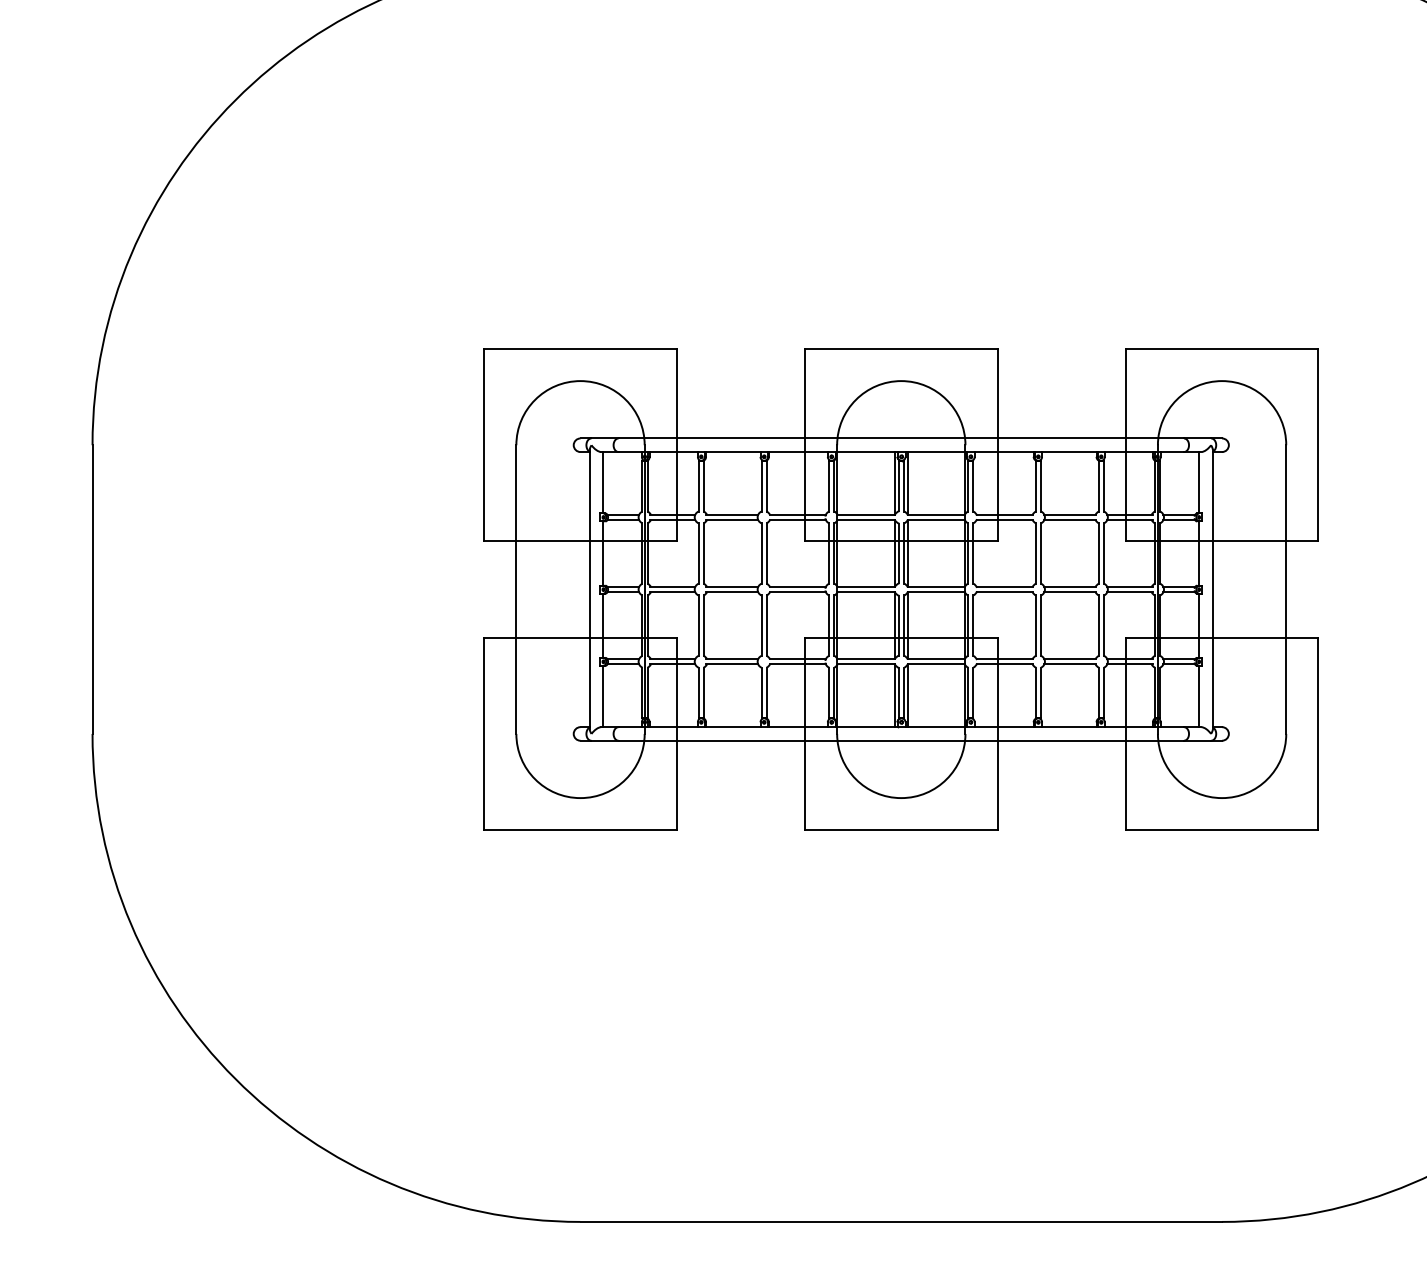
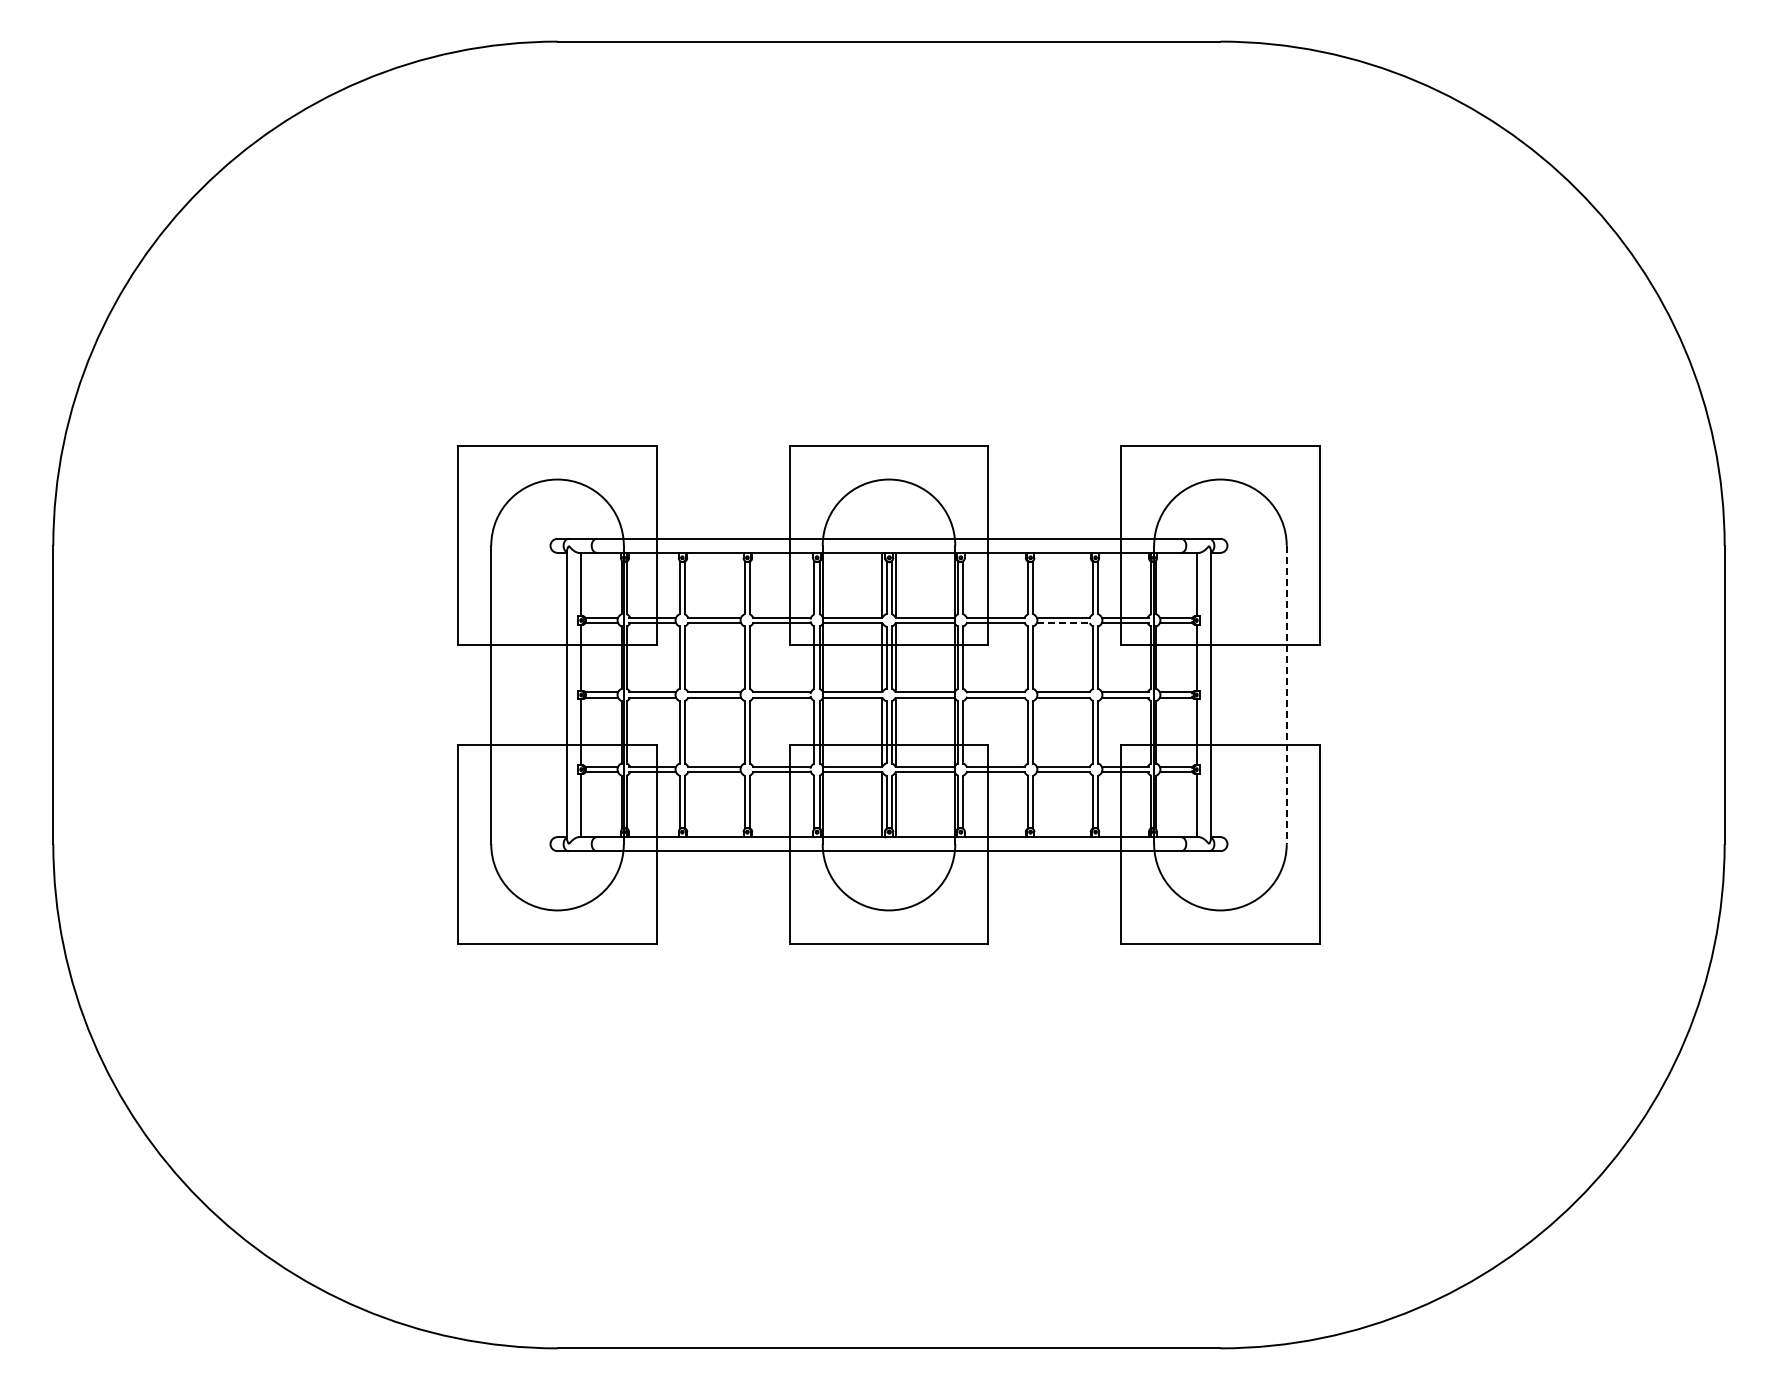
line: (1070, 520) -> (1063, 623), solid -> dashed
line: (1286, 590) -> (1286, 695), solid -> dashed

